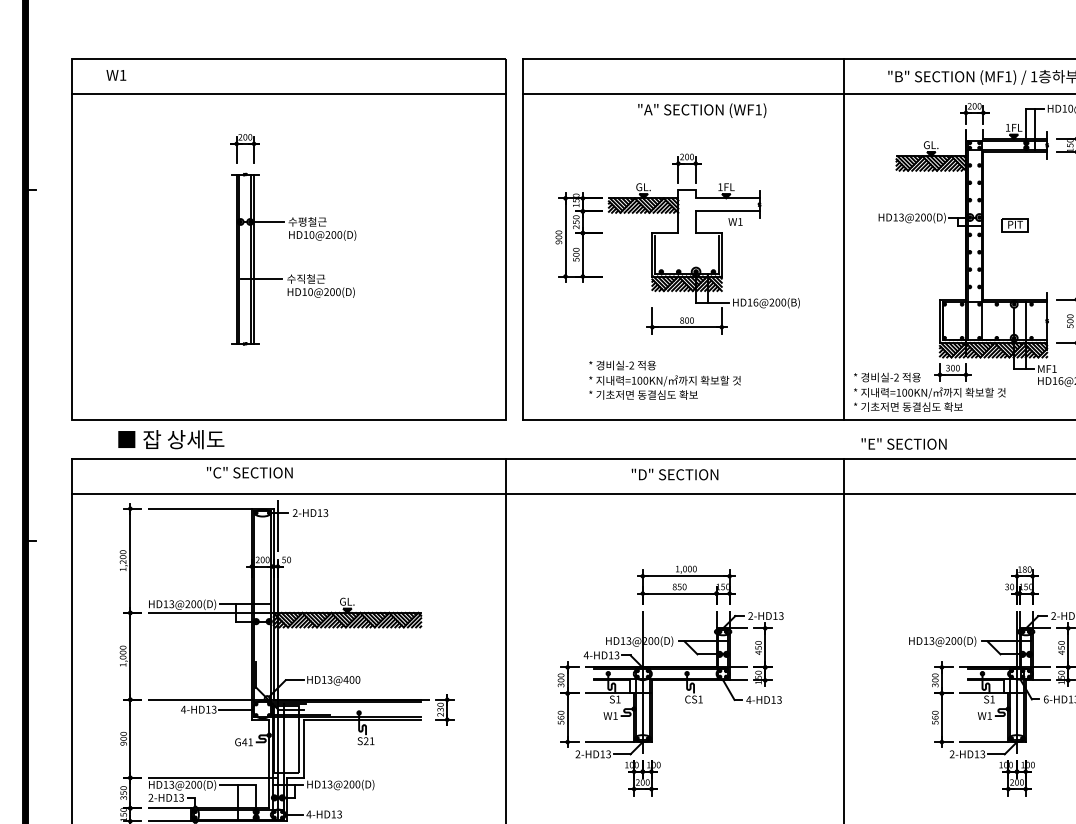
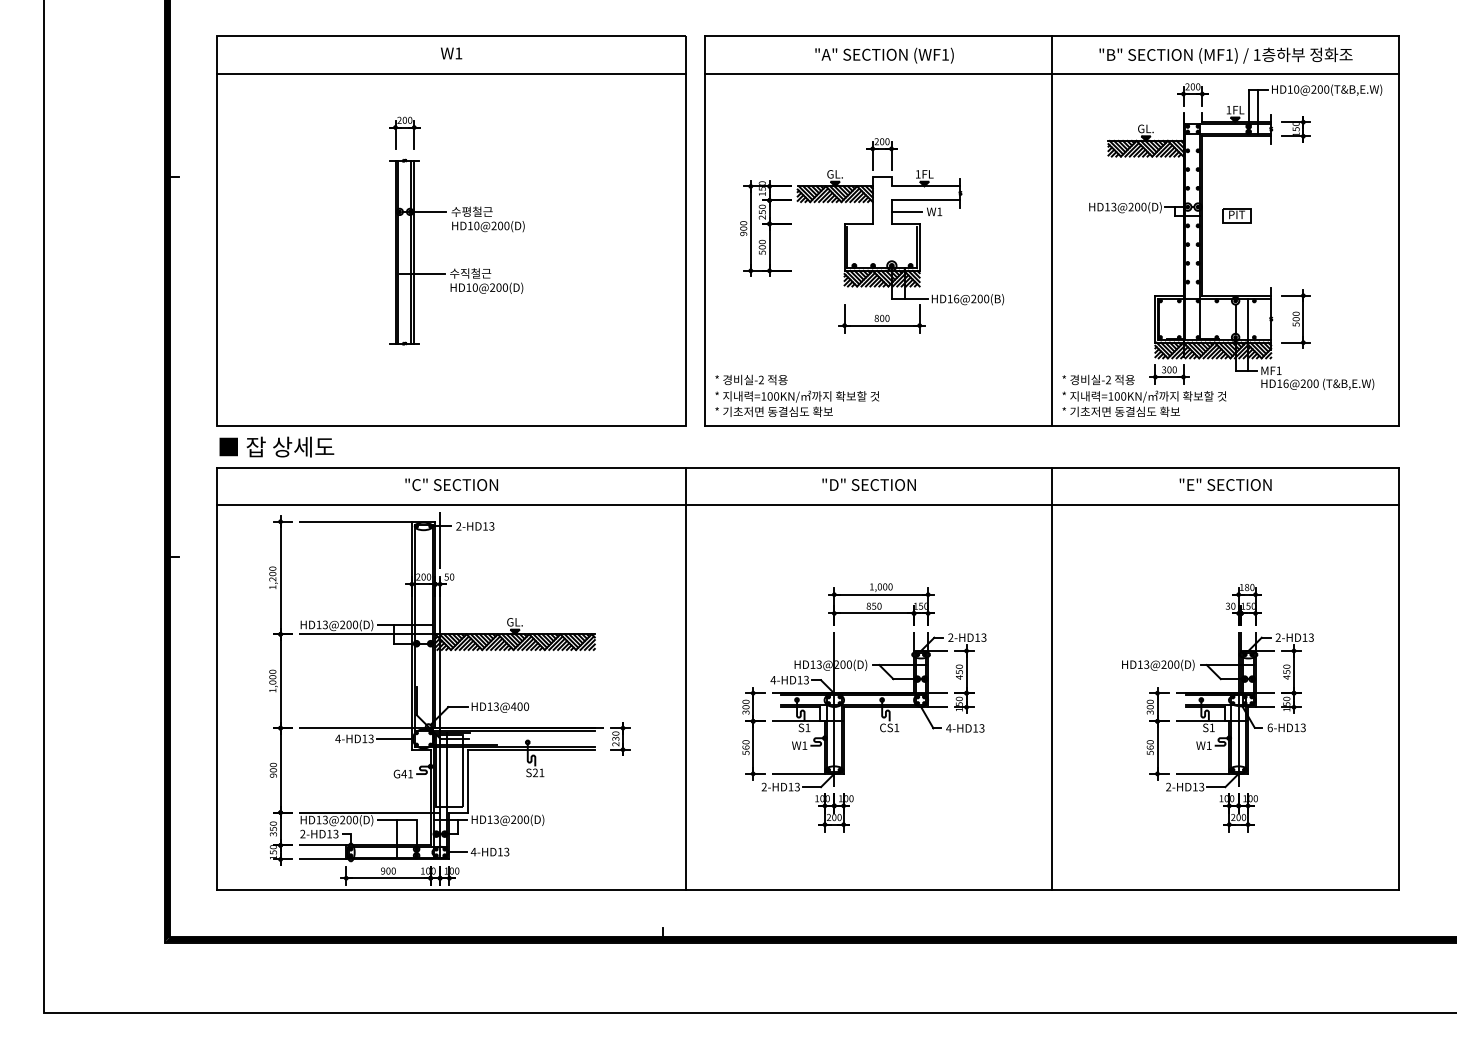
text: (116, 75) -> (451, 53), moved
text: (702, 110) -> (884, 55), moved
line: (709, 222) -> (906, 212), added
text: (664, 379) -> (796, 395), moved
text: (170, 439) -> (276, 446), moved
text: (903, 443) -> (1225, 484), moved
text: (249, 472) -> (451, 484), moved

